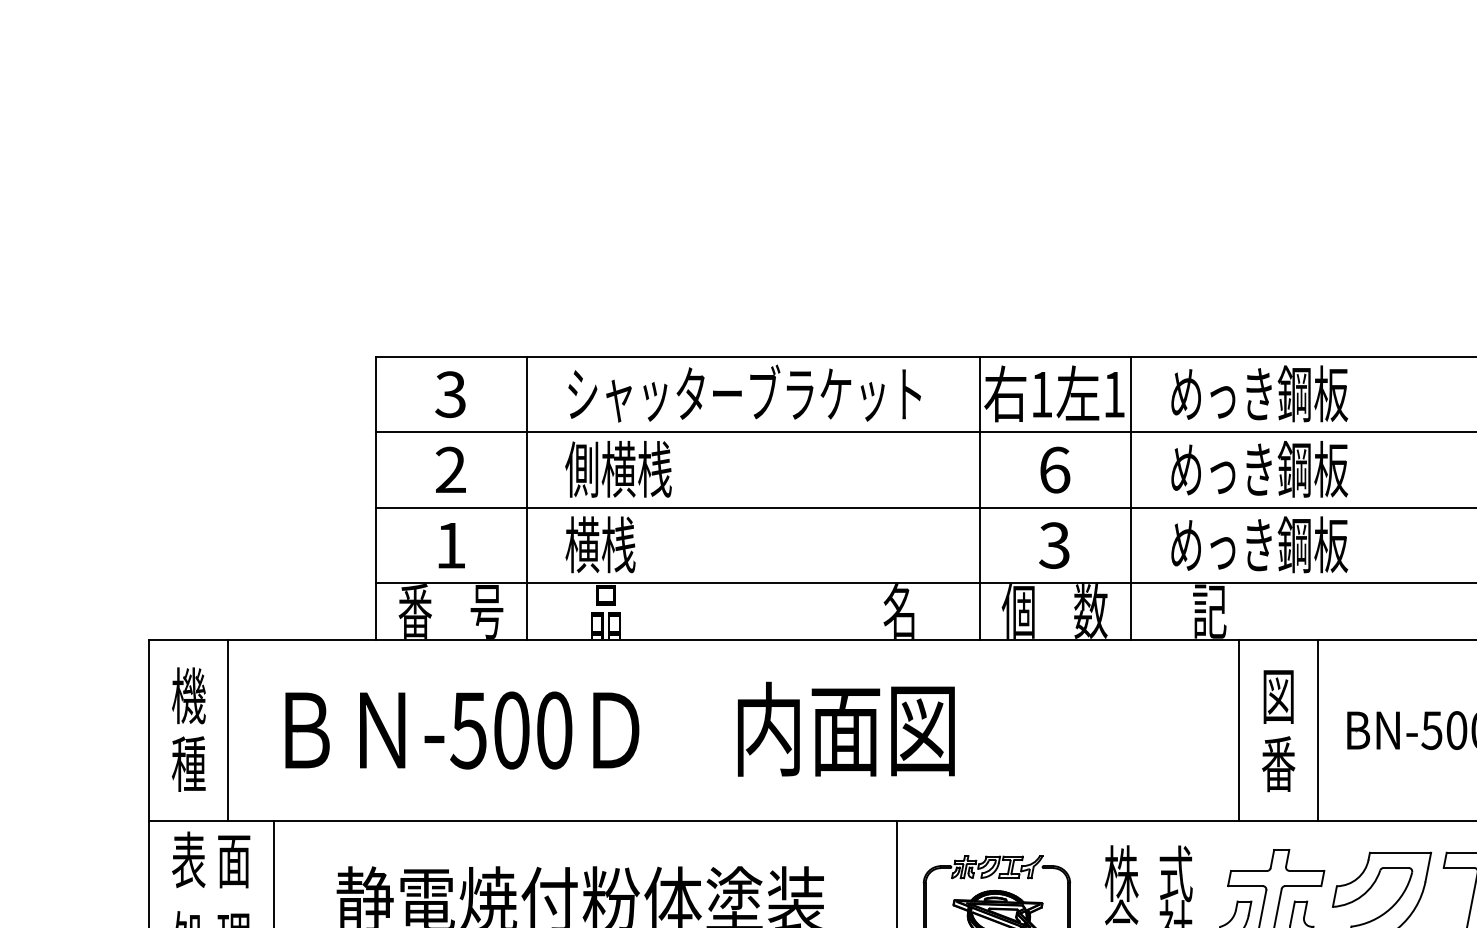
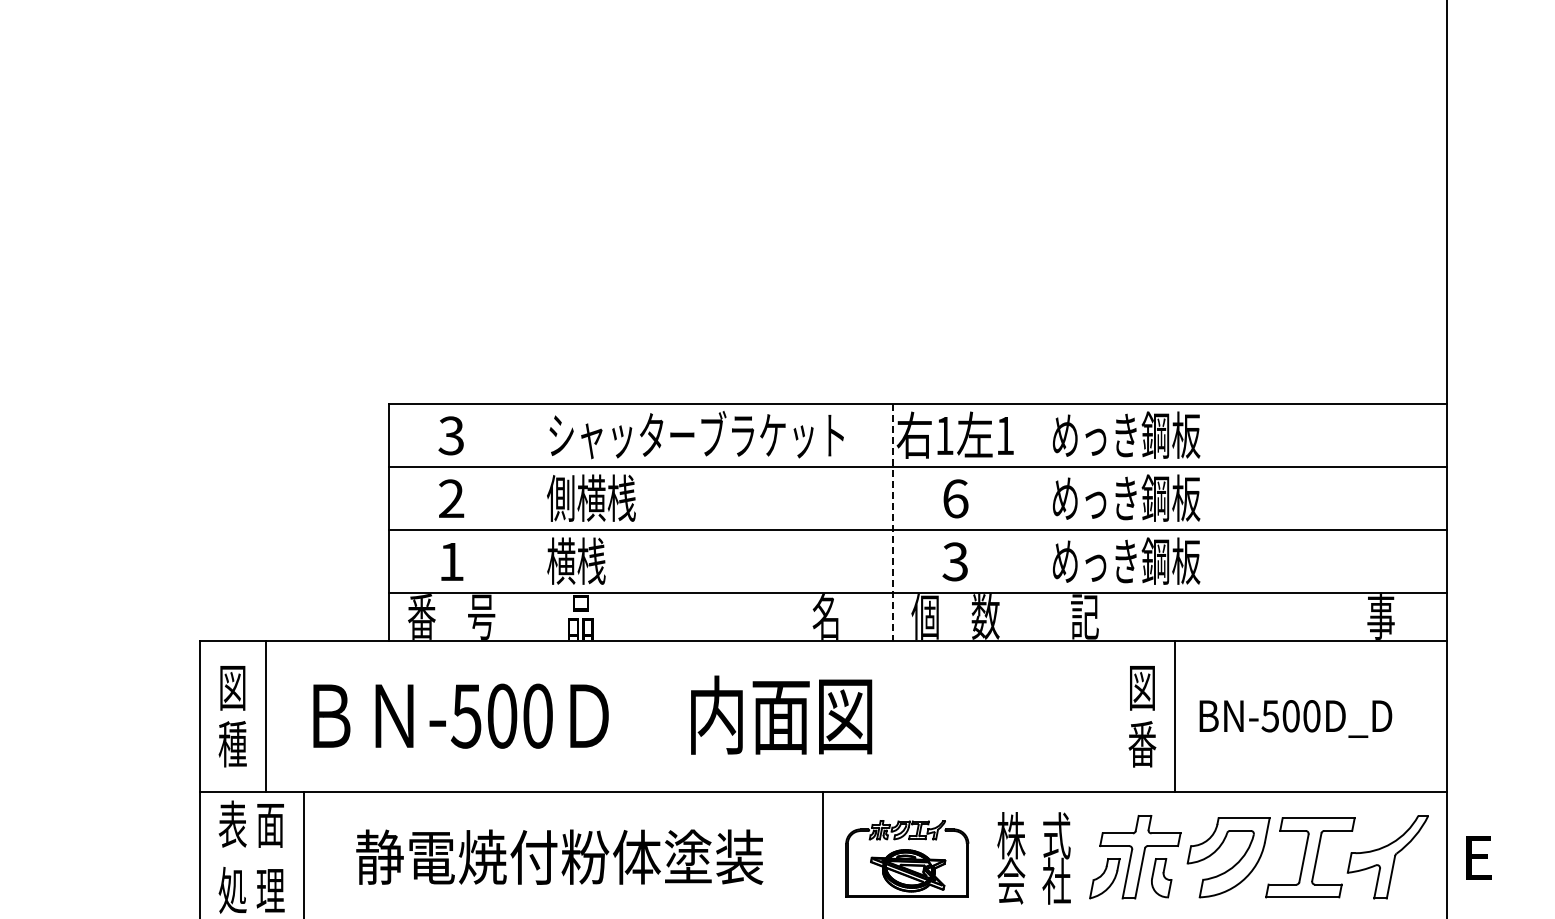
line: (526, 498) -> (514, 522), removed
line: (1130, 498) -> (1018, 522), removed
line: (979, 499) -> (892, 523), solid -> dashed
text: (188, 694) -> (232, 686), 機 -> 図
line: (1239, 729) -> (1109, 715), removed

